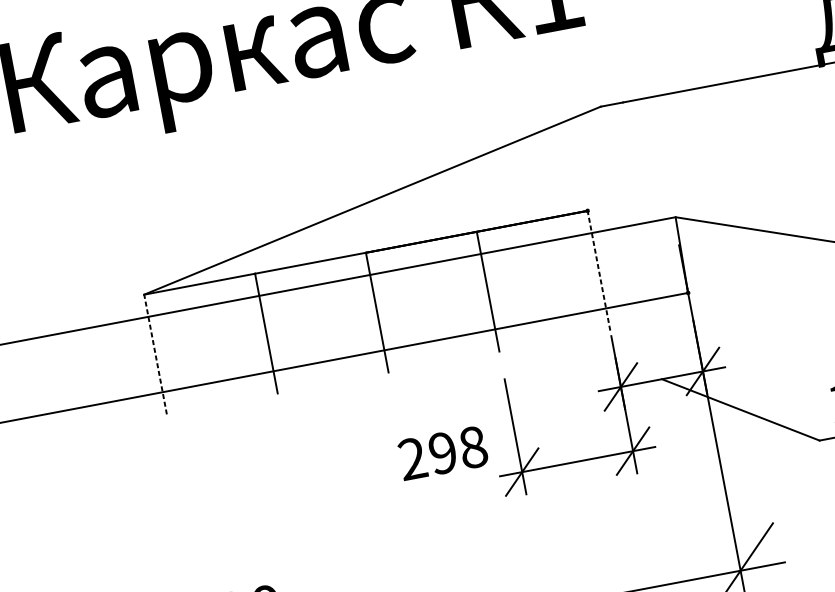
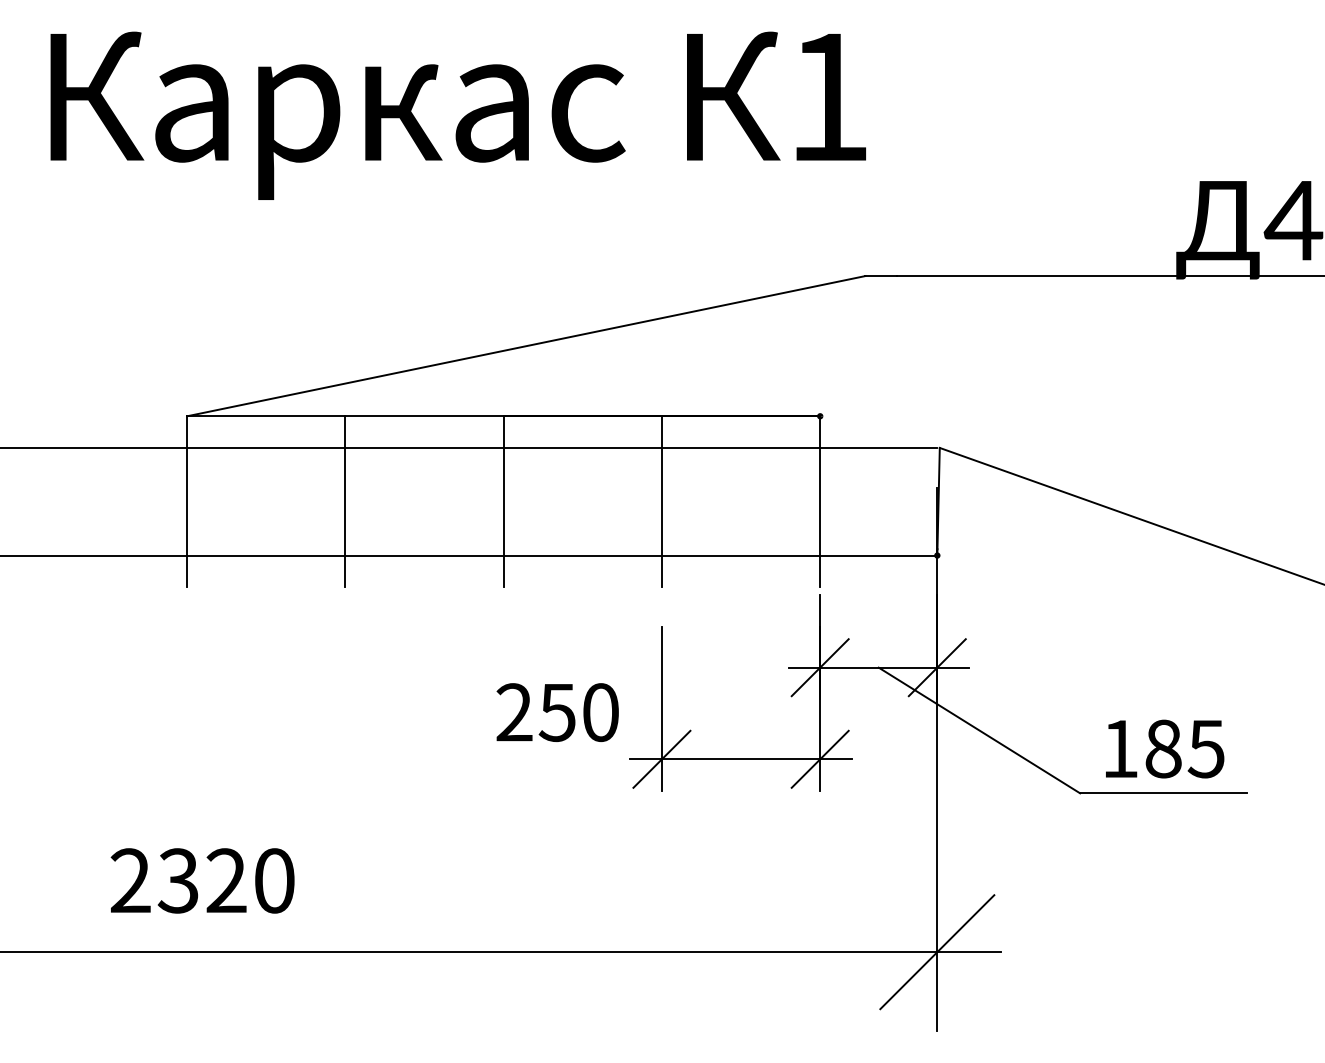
line: (599, 270) -> (820, 501), dashed -> solid
line: (155, 354) -> (187, 501), dashed -> solid
text: (457, 450) -> (578, 712), 298 -> 250

